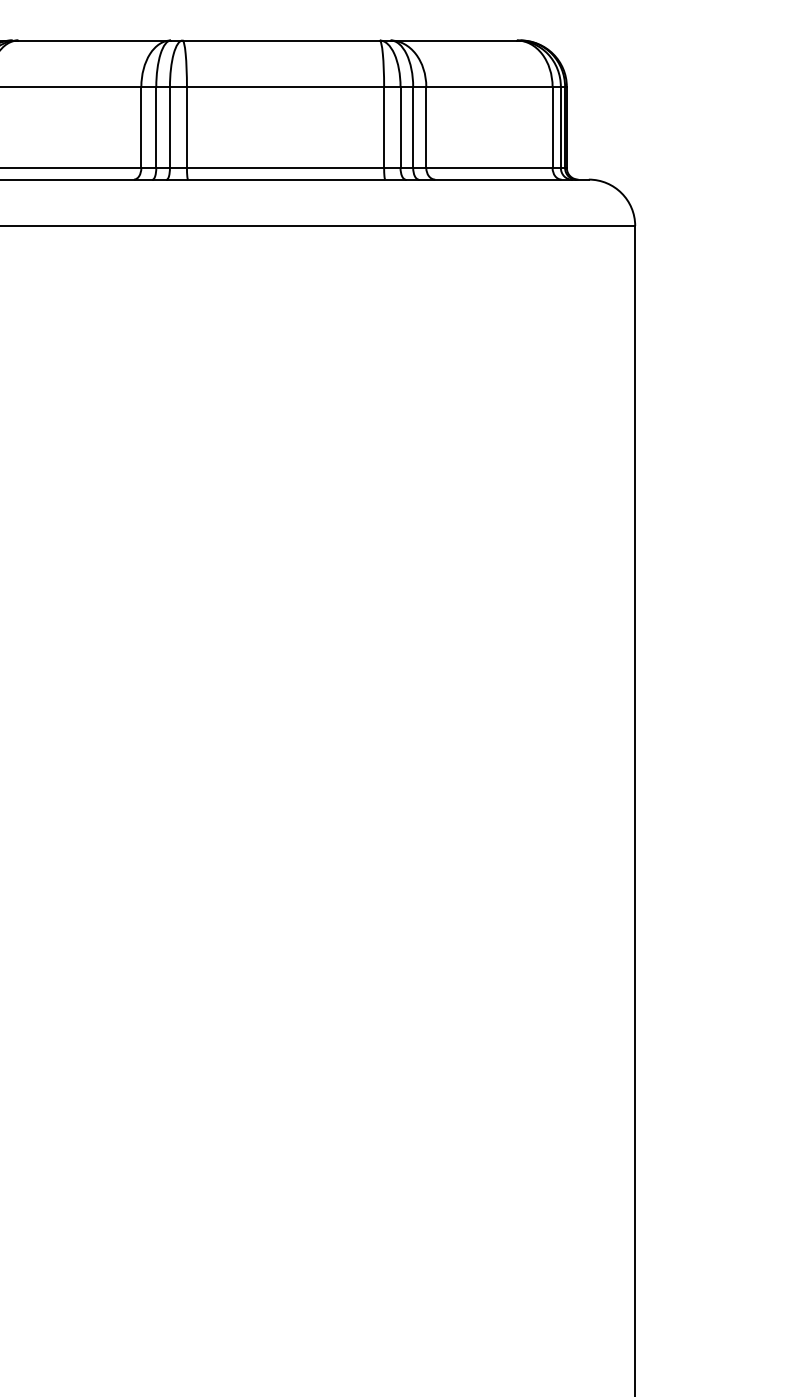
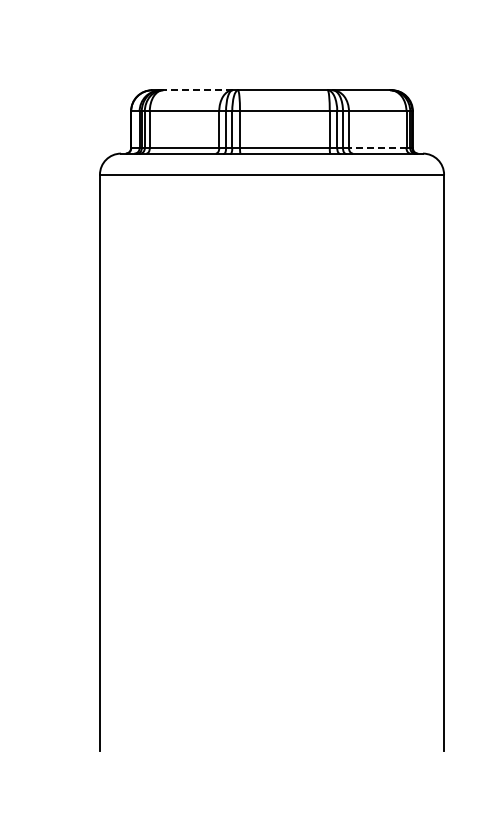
line: (93, 40) -> (197, 90), solid -> dashed
line: (488, 168) -> (377, 148), solid -> dashed

